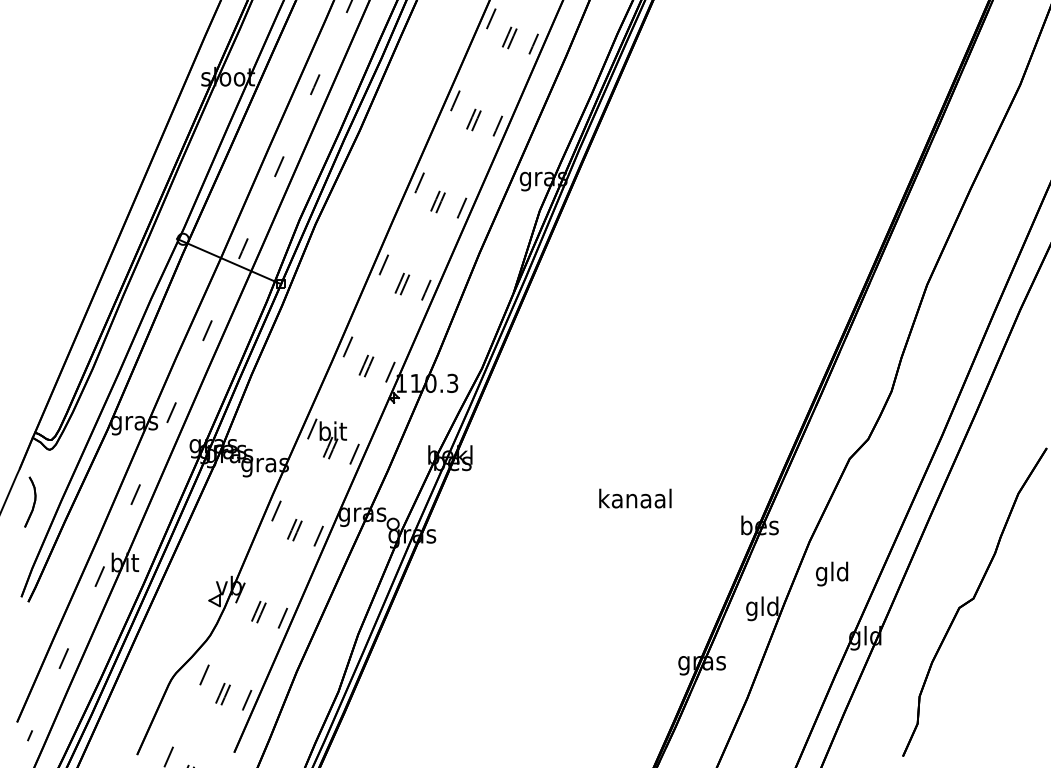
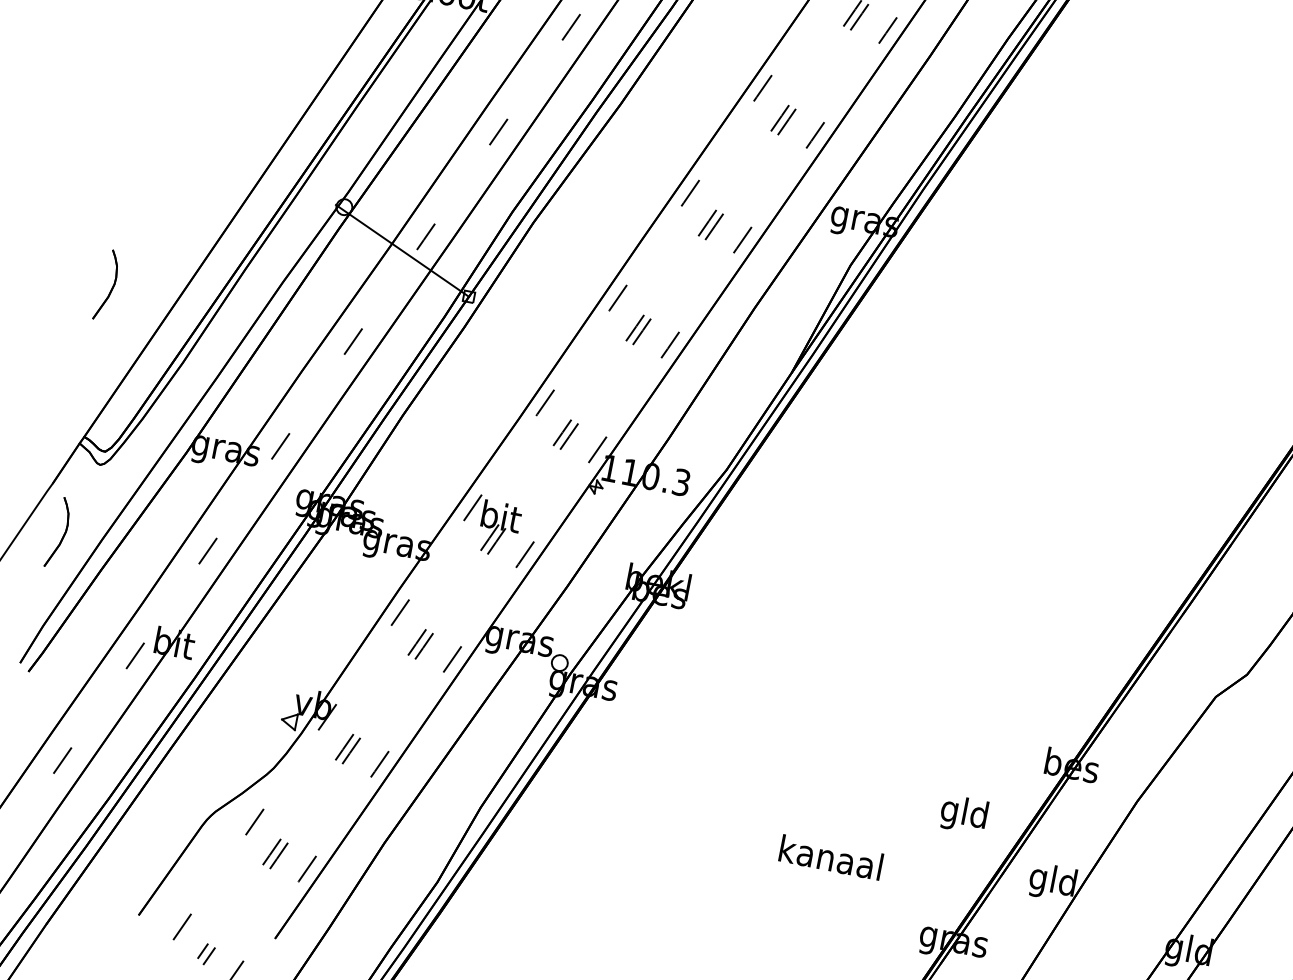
part: (30, 324) -> (107, 284), added
text: (635, 498) -> (831, 857), moved
text: (832, 573) -> (964, 814), moved

